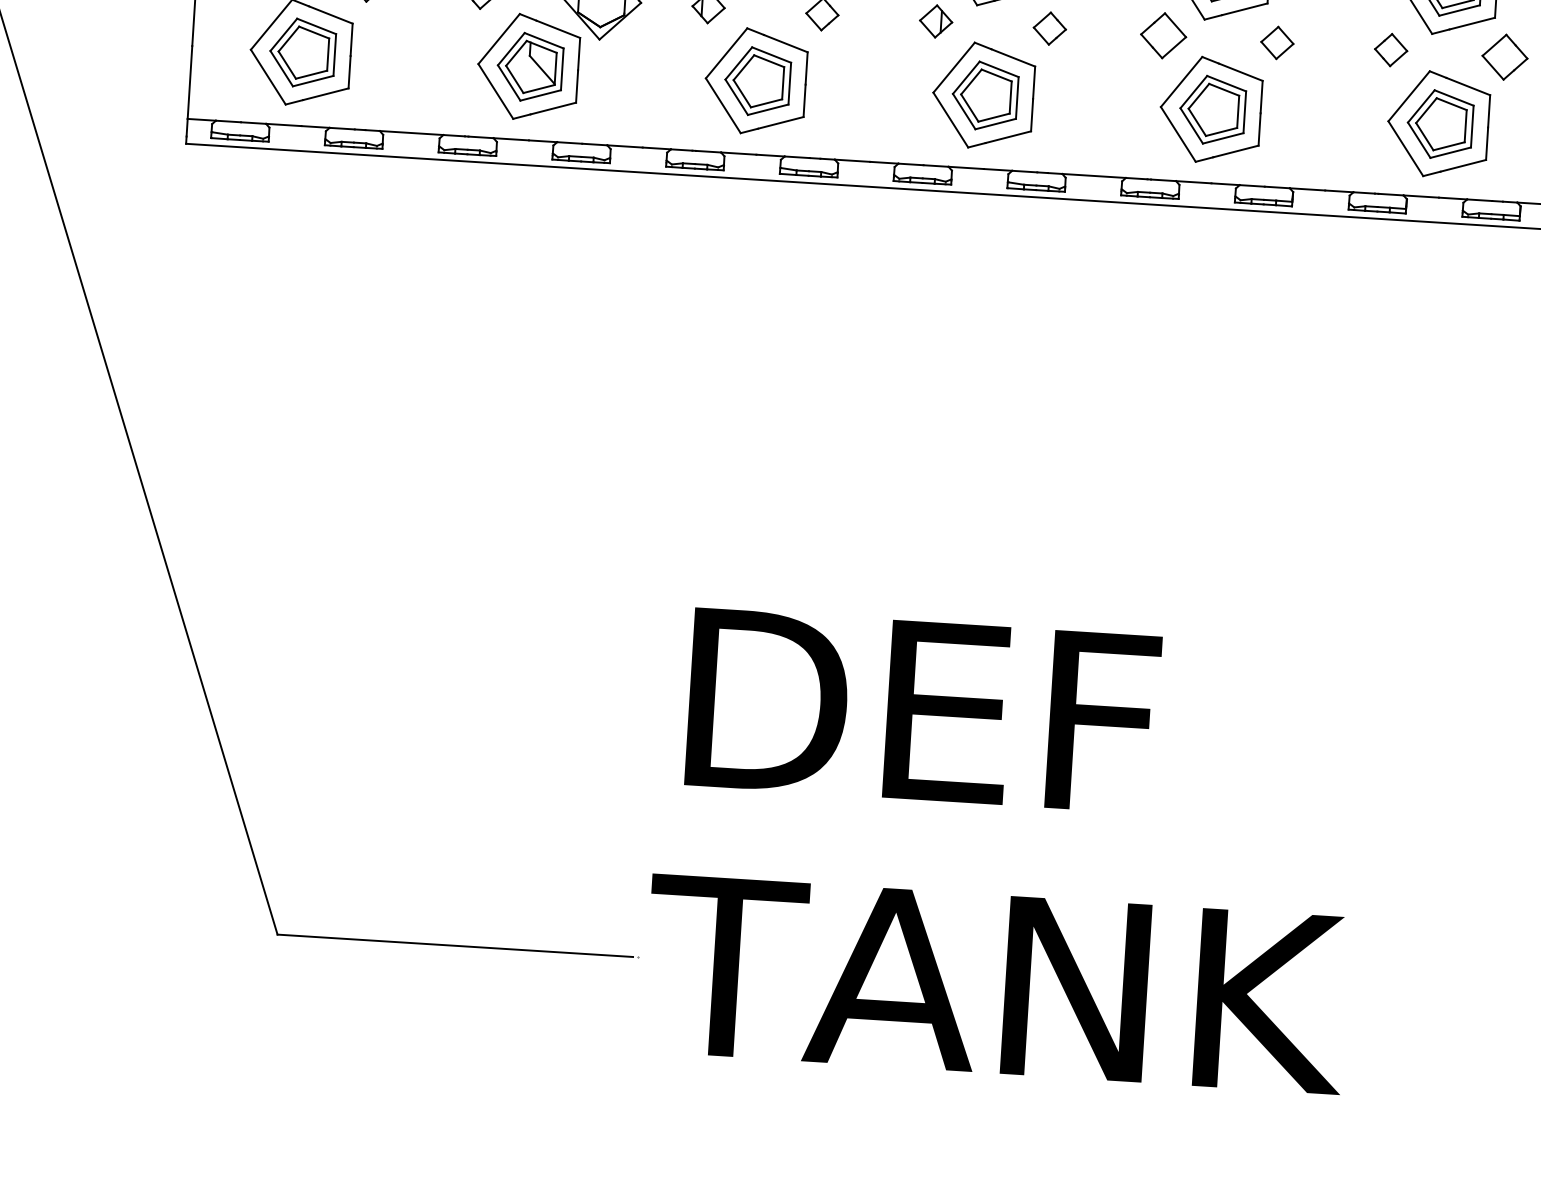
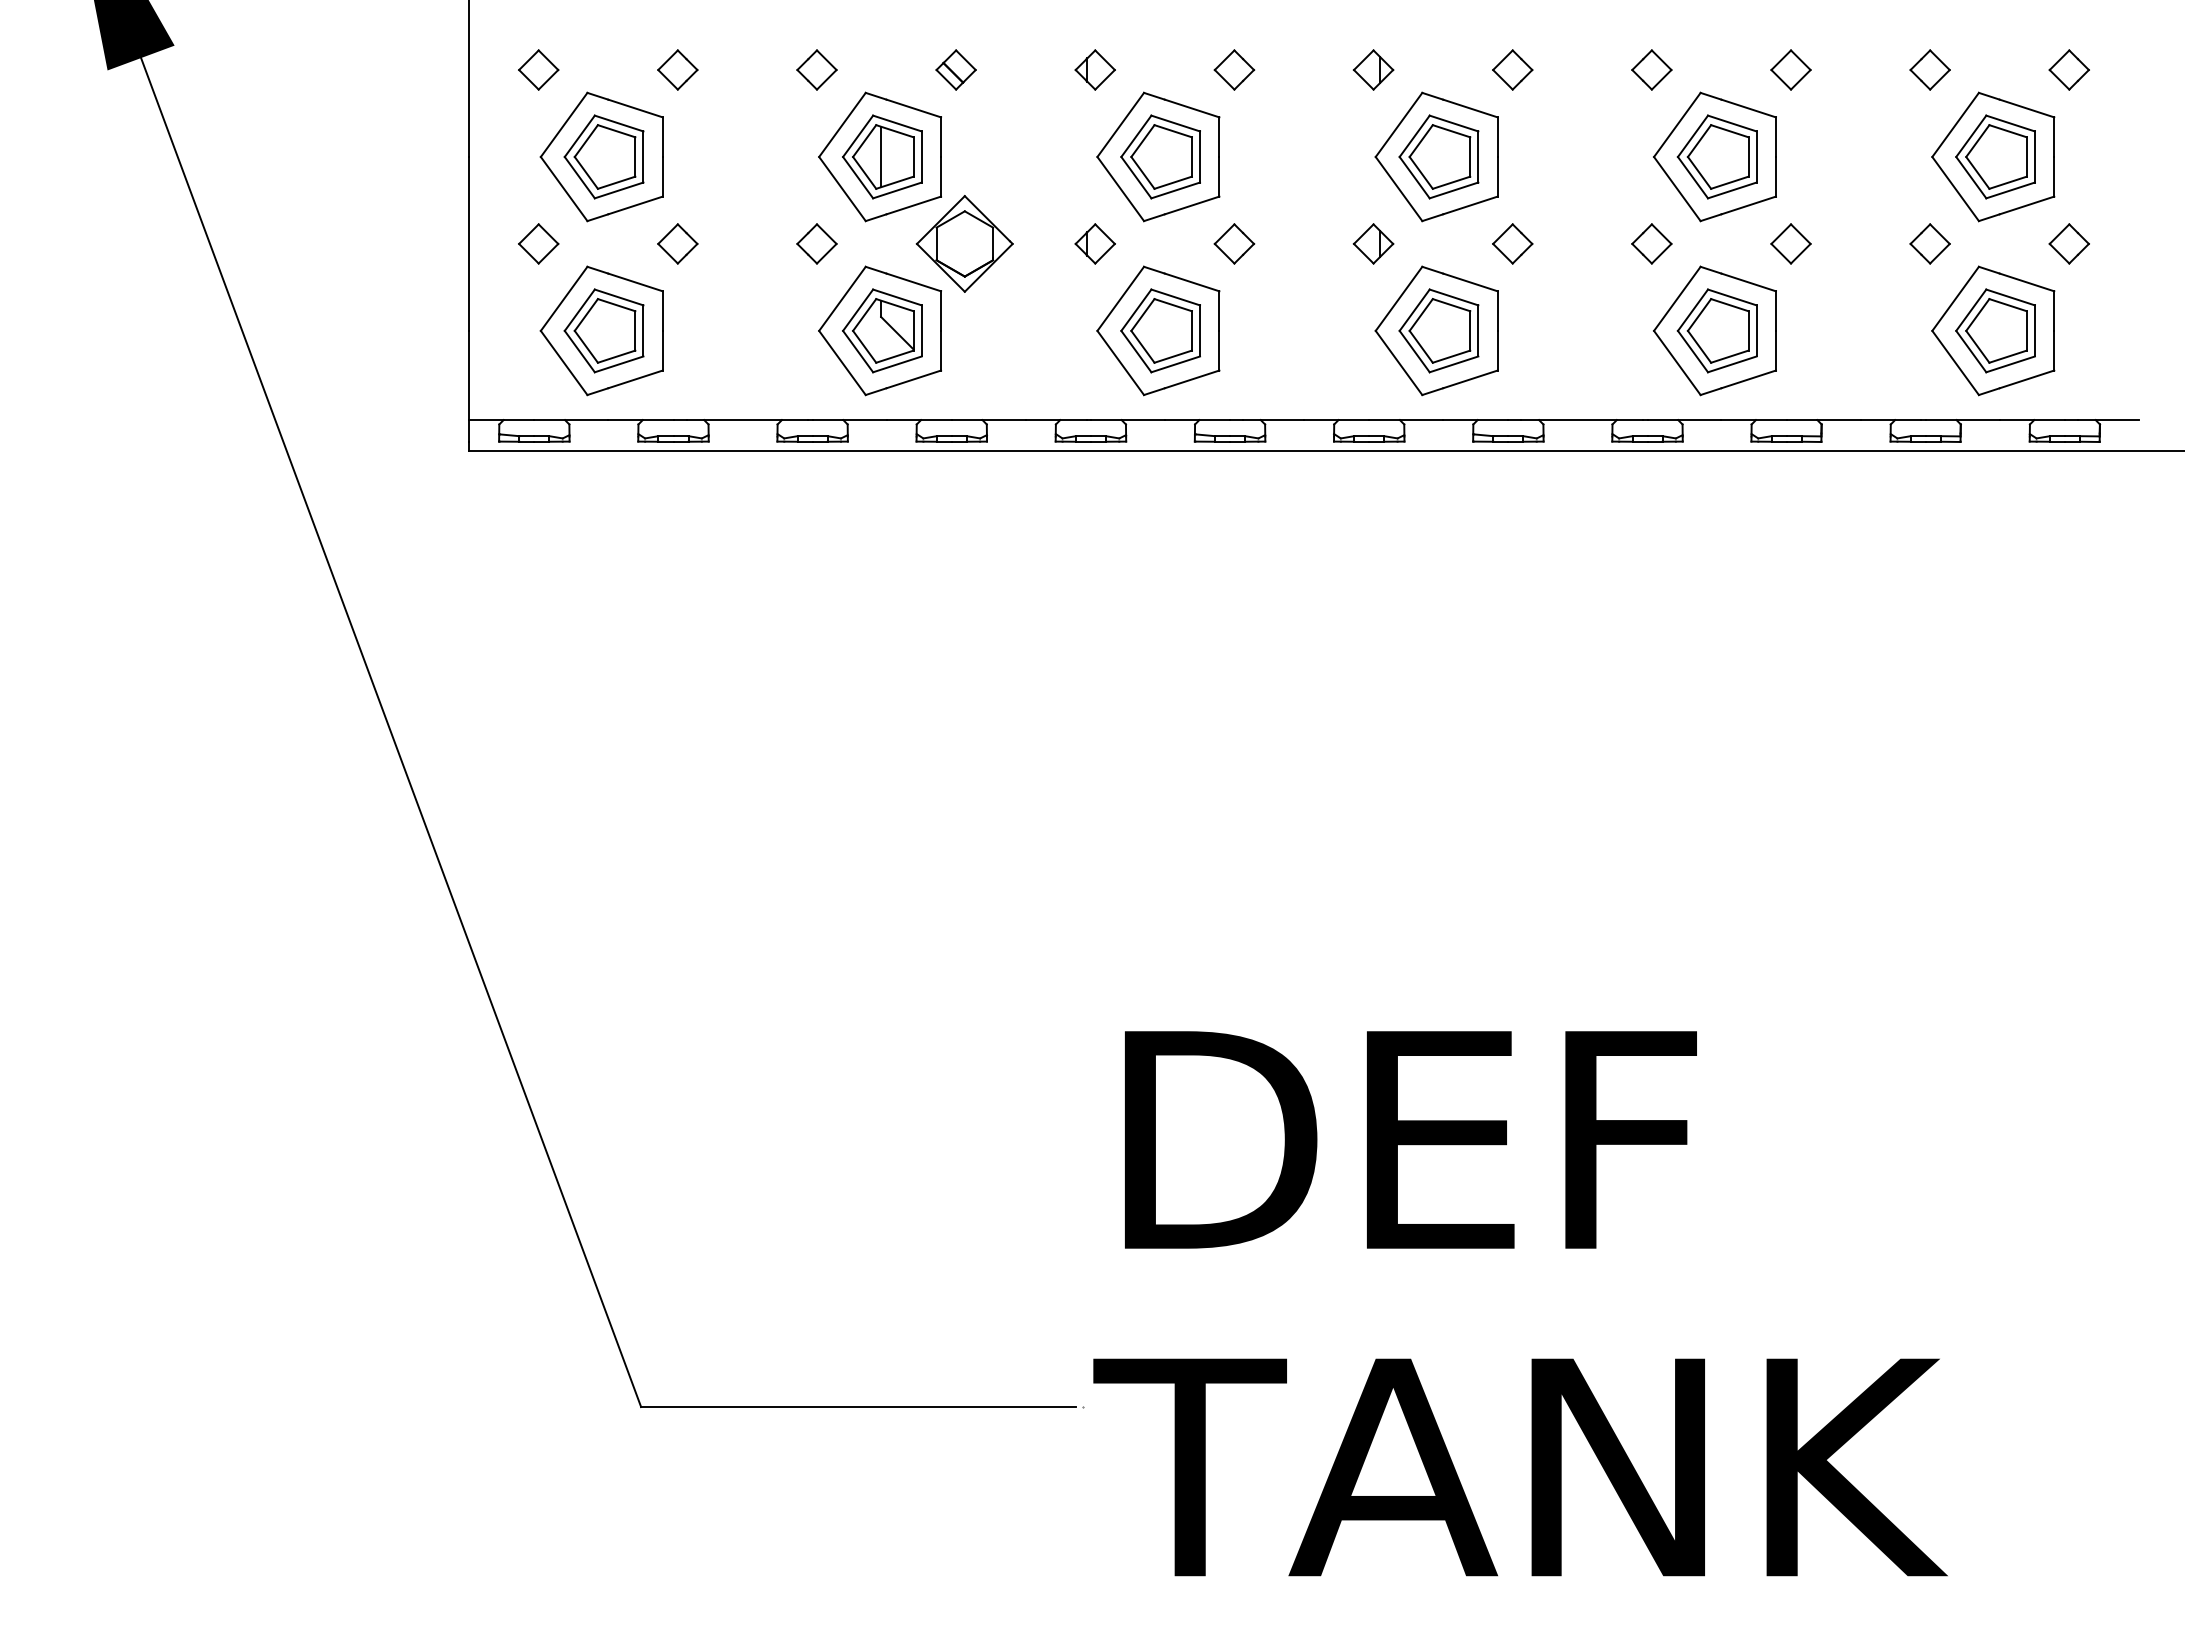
part: (1163, 35) -> (1651, 243), size x0.71
part: (1504, 56) -> (2068, 243), size x0.71
text: (1004, 850) -> (1520, 1303), moved

